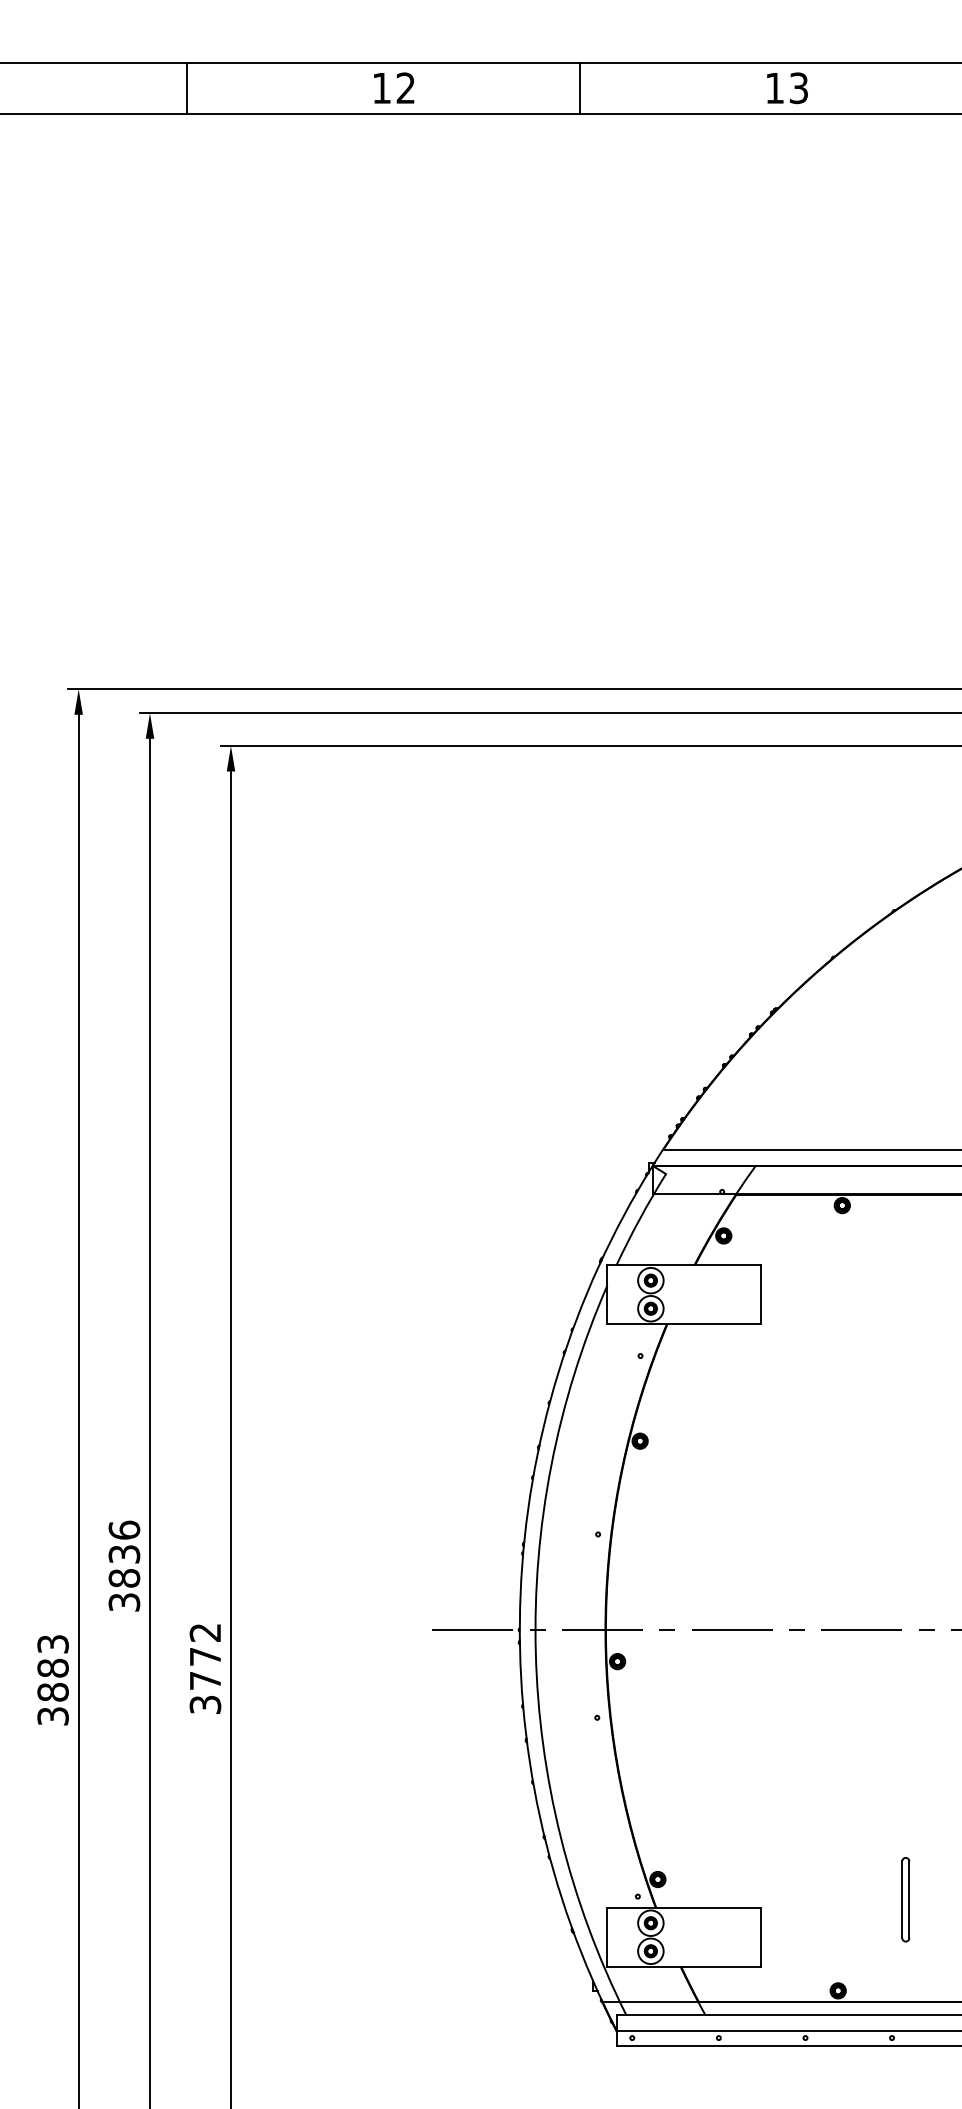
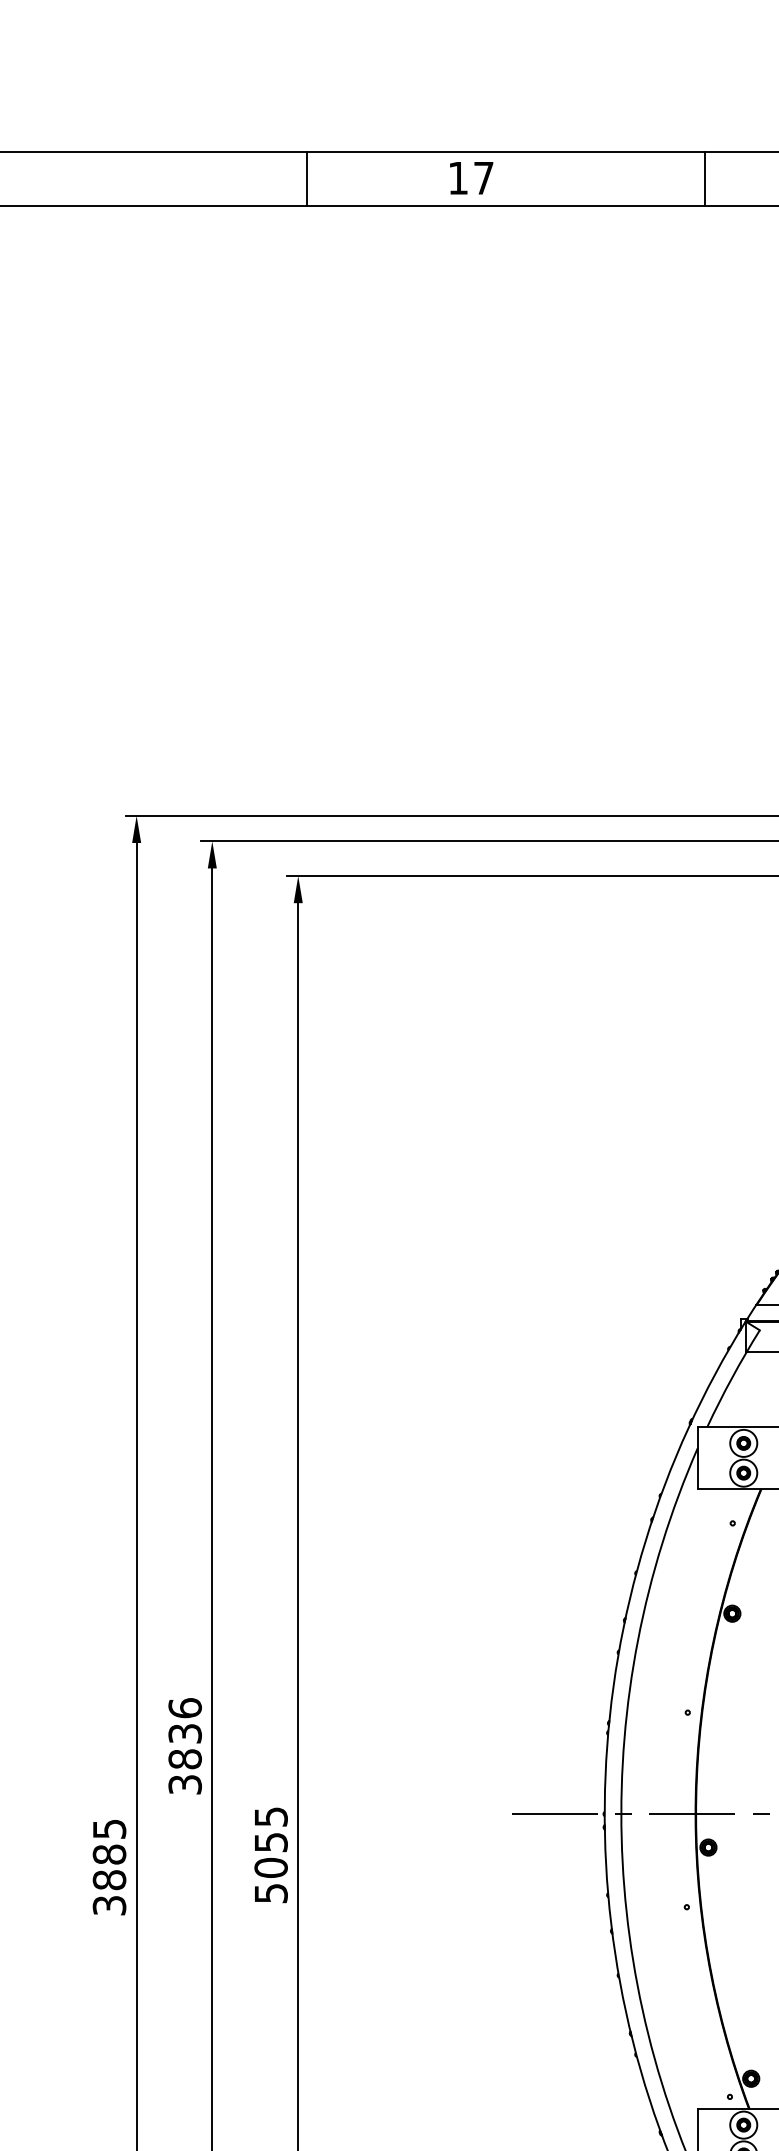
text: (405, 87) -> (483, 177), 12 -> 17
line: (186, 88) -> (307, 178), moved
line: (579, 88) -> (705, 178), moved
text: (52, 1643) -> (108, 1828), 3883 -> 3885
text: (205, 1668) -> (271, 1854), 3772 -> 5055

